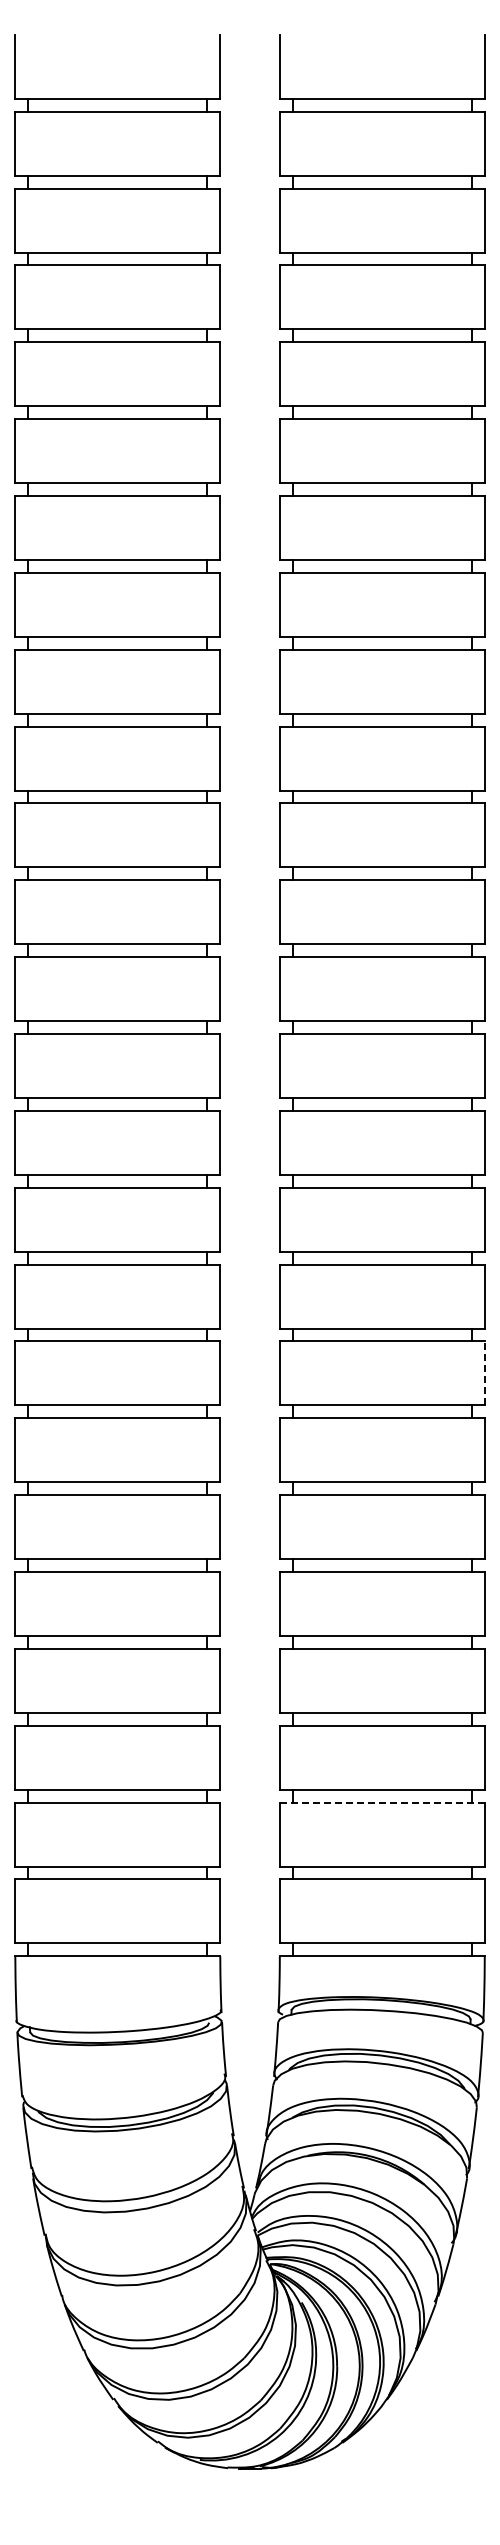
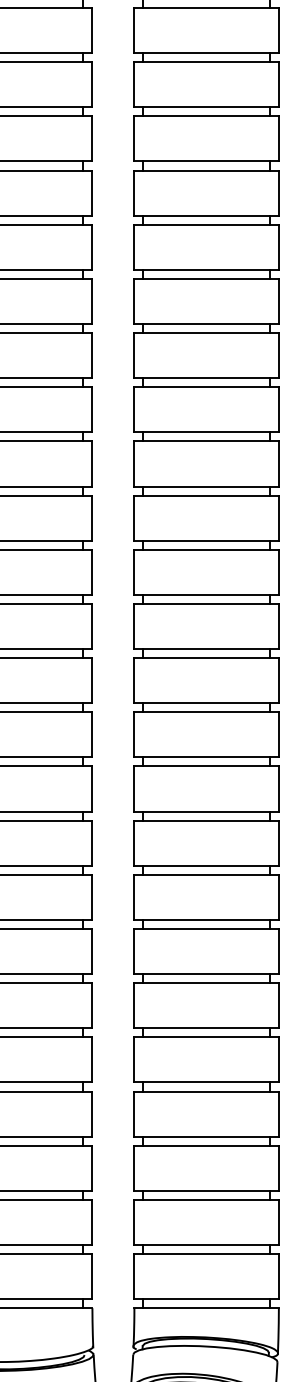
line: (484, 1372) -> (278, 896), dashed -> solid
line: (382, 1802) -> (206, 1199), dashed -> solid

